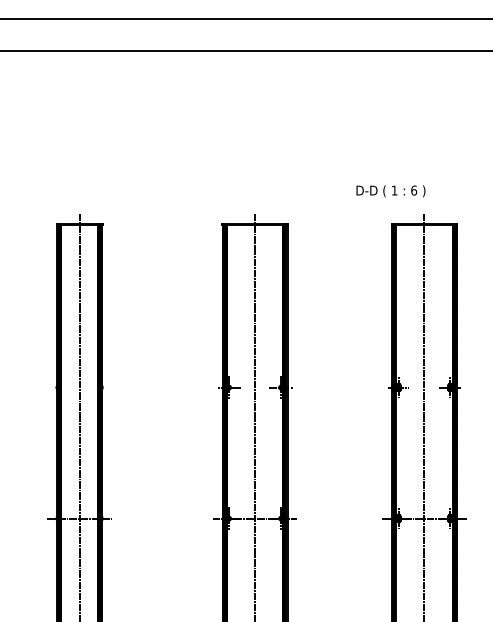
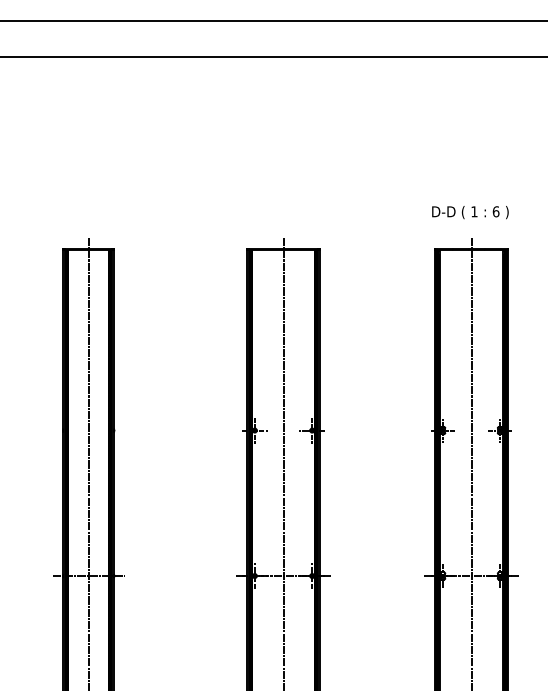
text: (391, 191) -> (470, 212), moved

